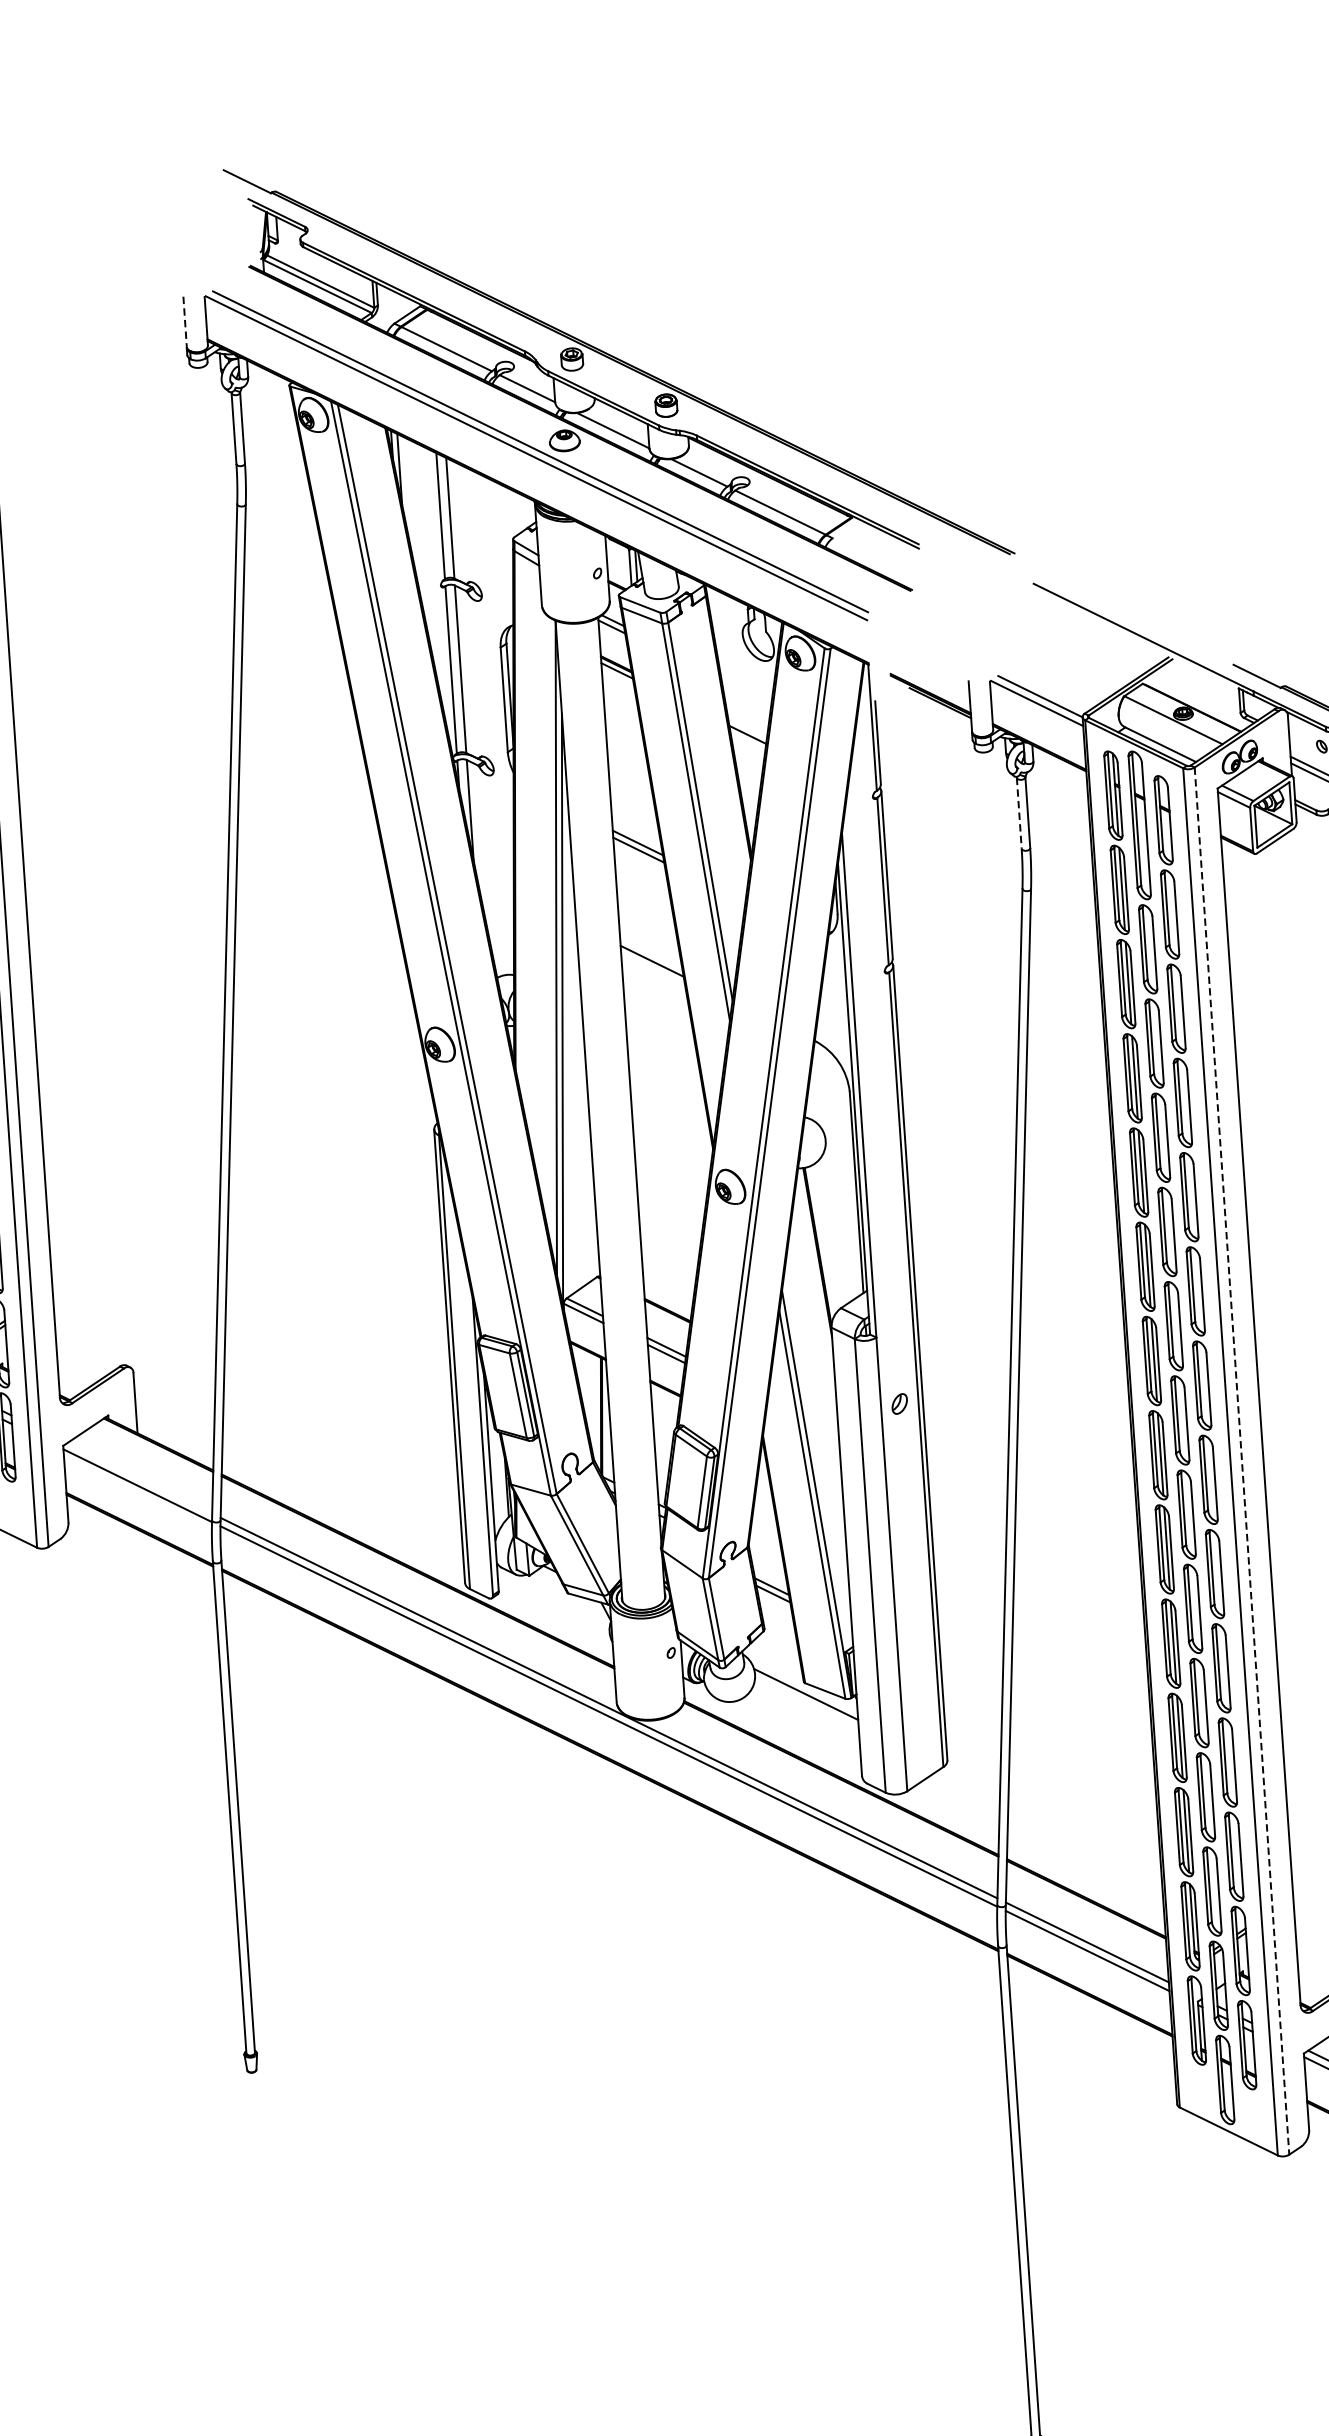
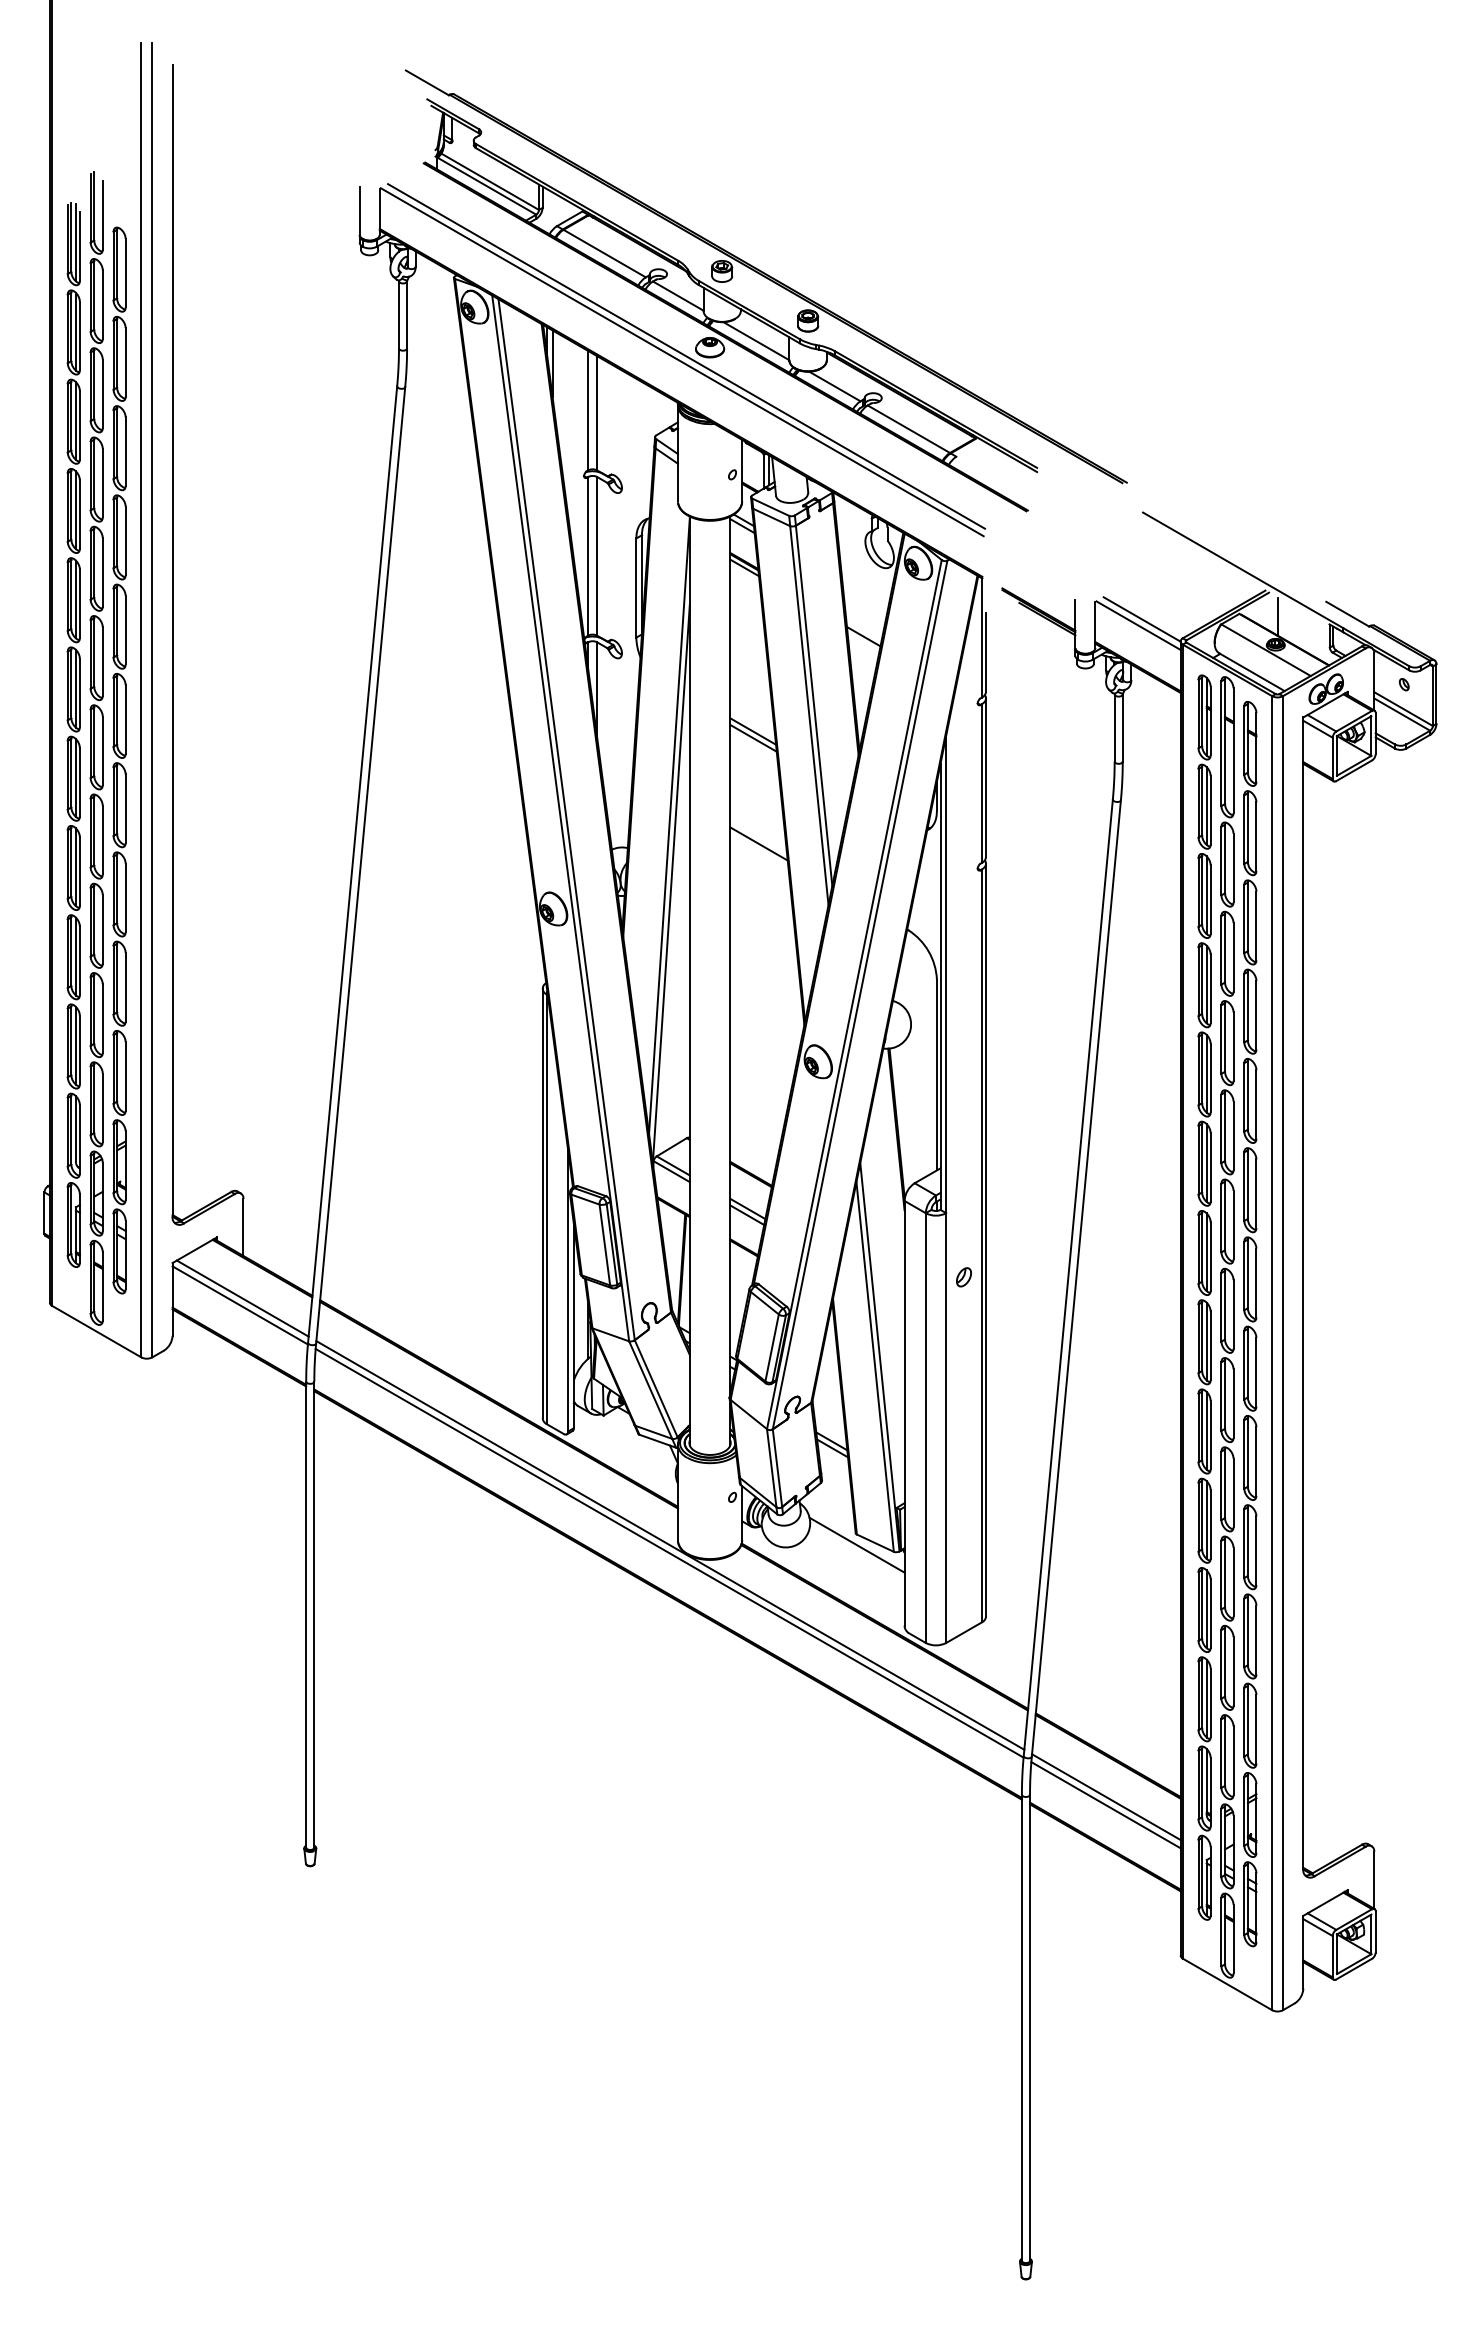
line: (184, 322) -> (359, 211), dashed -> solid
line: (1183, 683) -> (1277, 616), added
line: (1019, 812) -> (1114, 727), dashed -> solid
line: (1242, 1461) -> (1283, 1353), dashed -> solid
line: (139, 1478) -> (242, 1298), added

